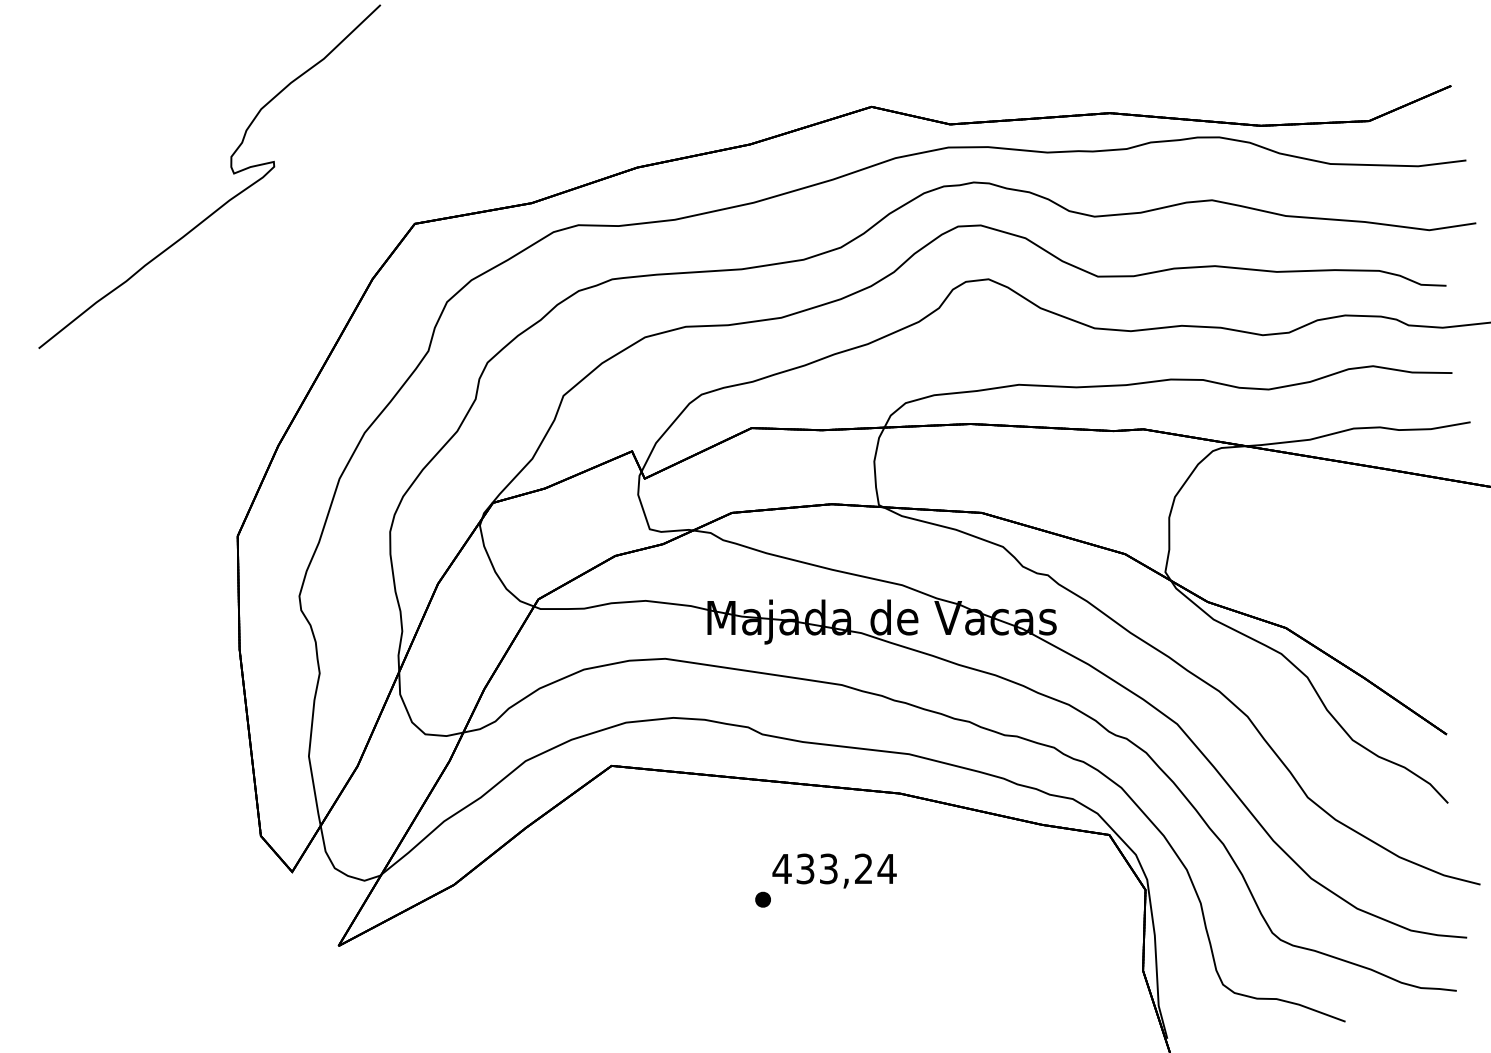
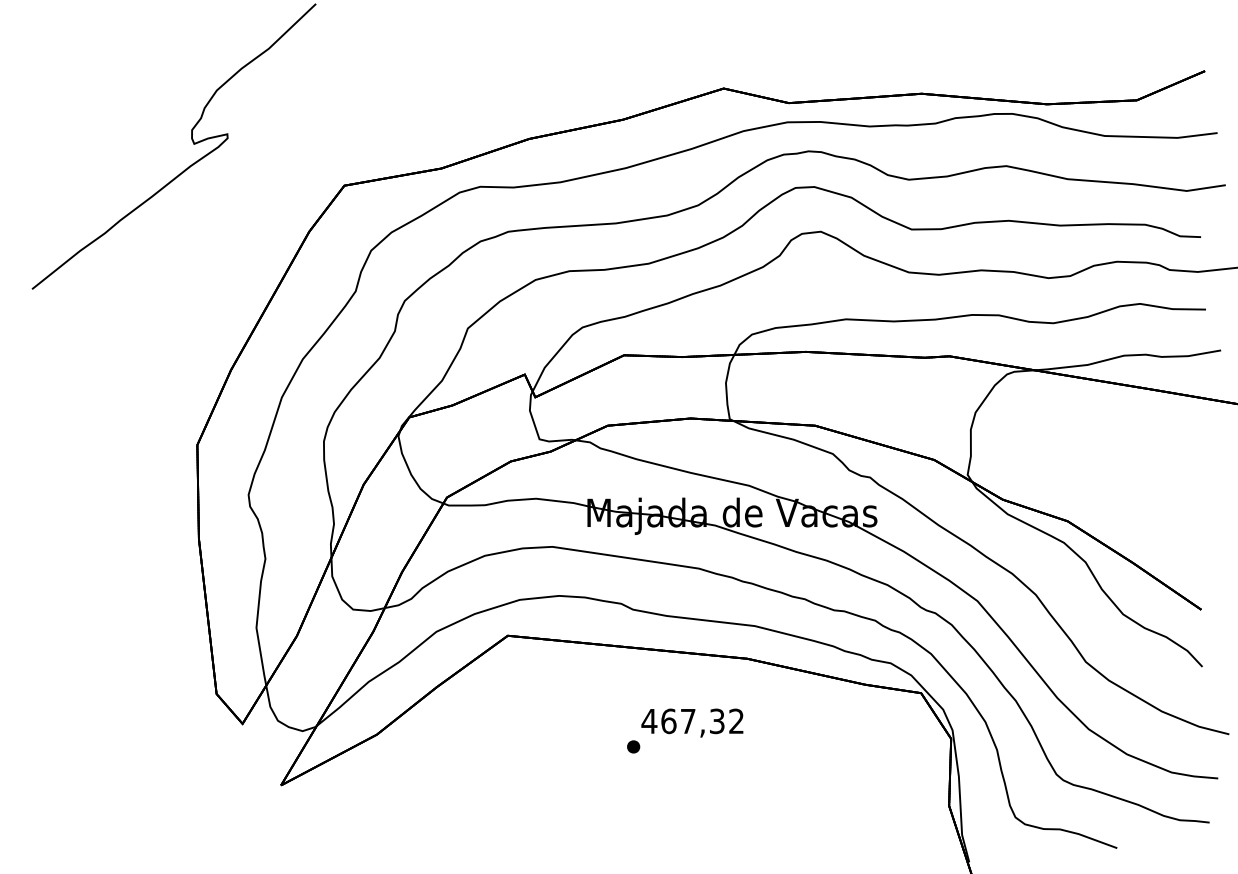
text: (846, 869) -> (702, 721), 433,24 -> 467,32

